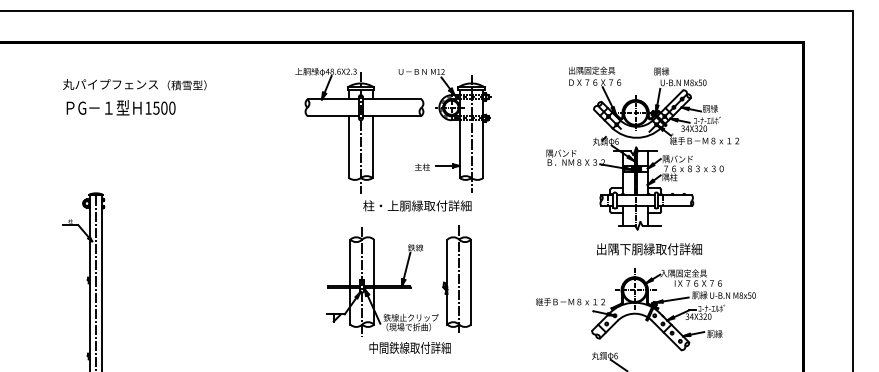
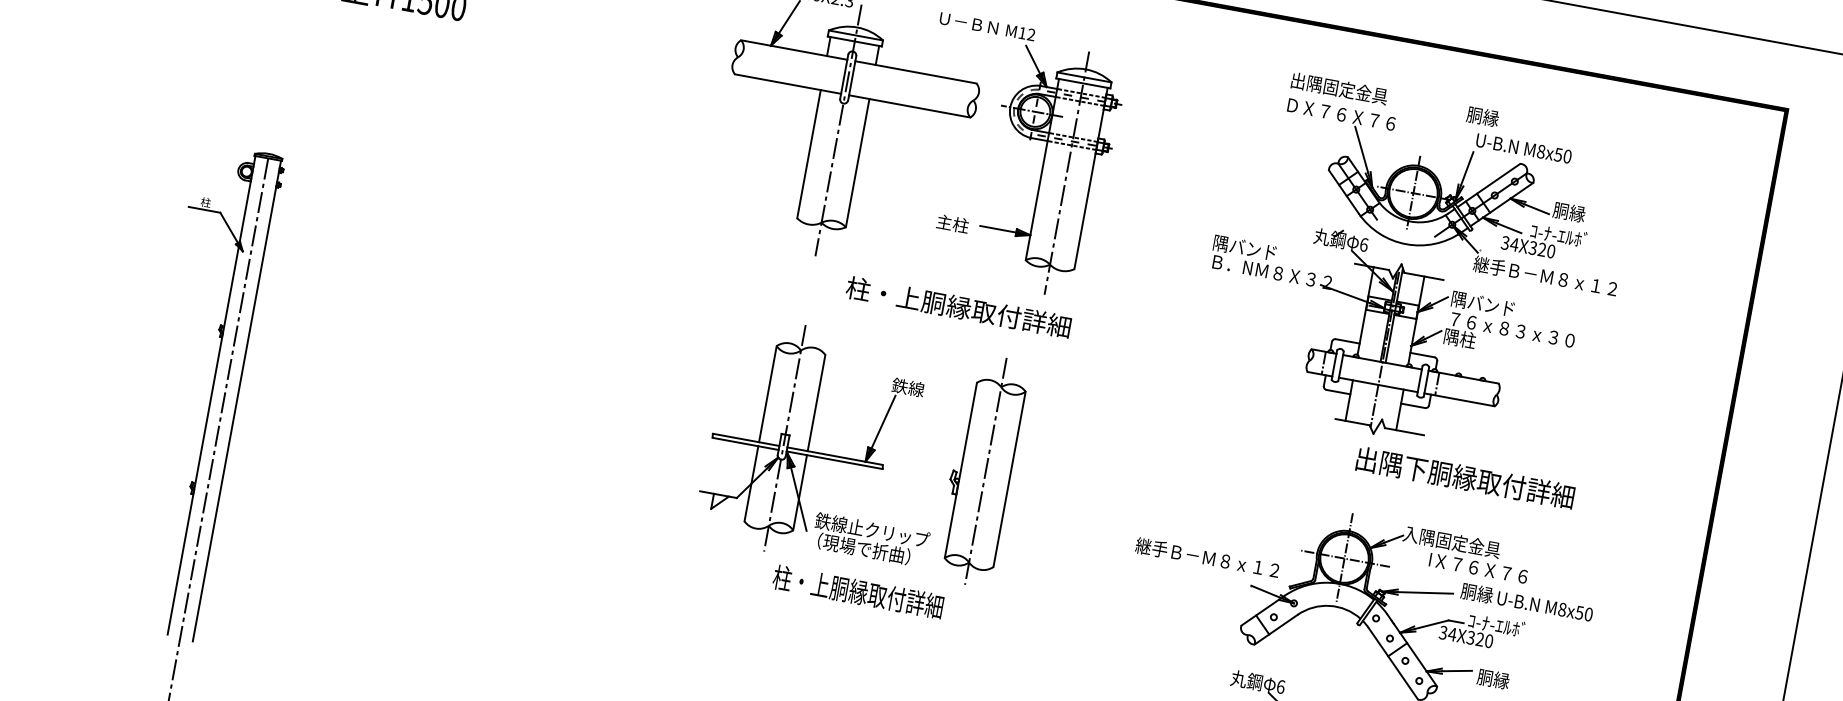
text: (417, 205) -> (959, 306), moved
text: (649, 249) -> (1465, 478), moved
text: (407, 347) -> (853, 590), 中間鉄線取付詳細 -> 柱・上胴縁取付詳細

